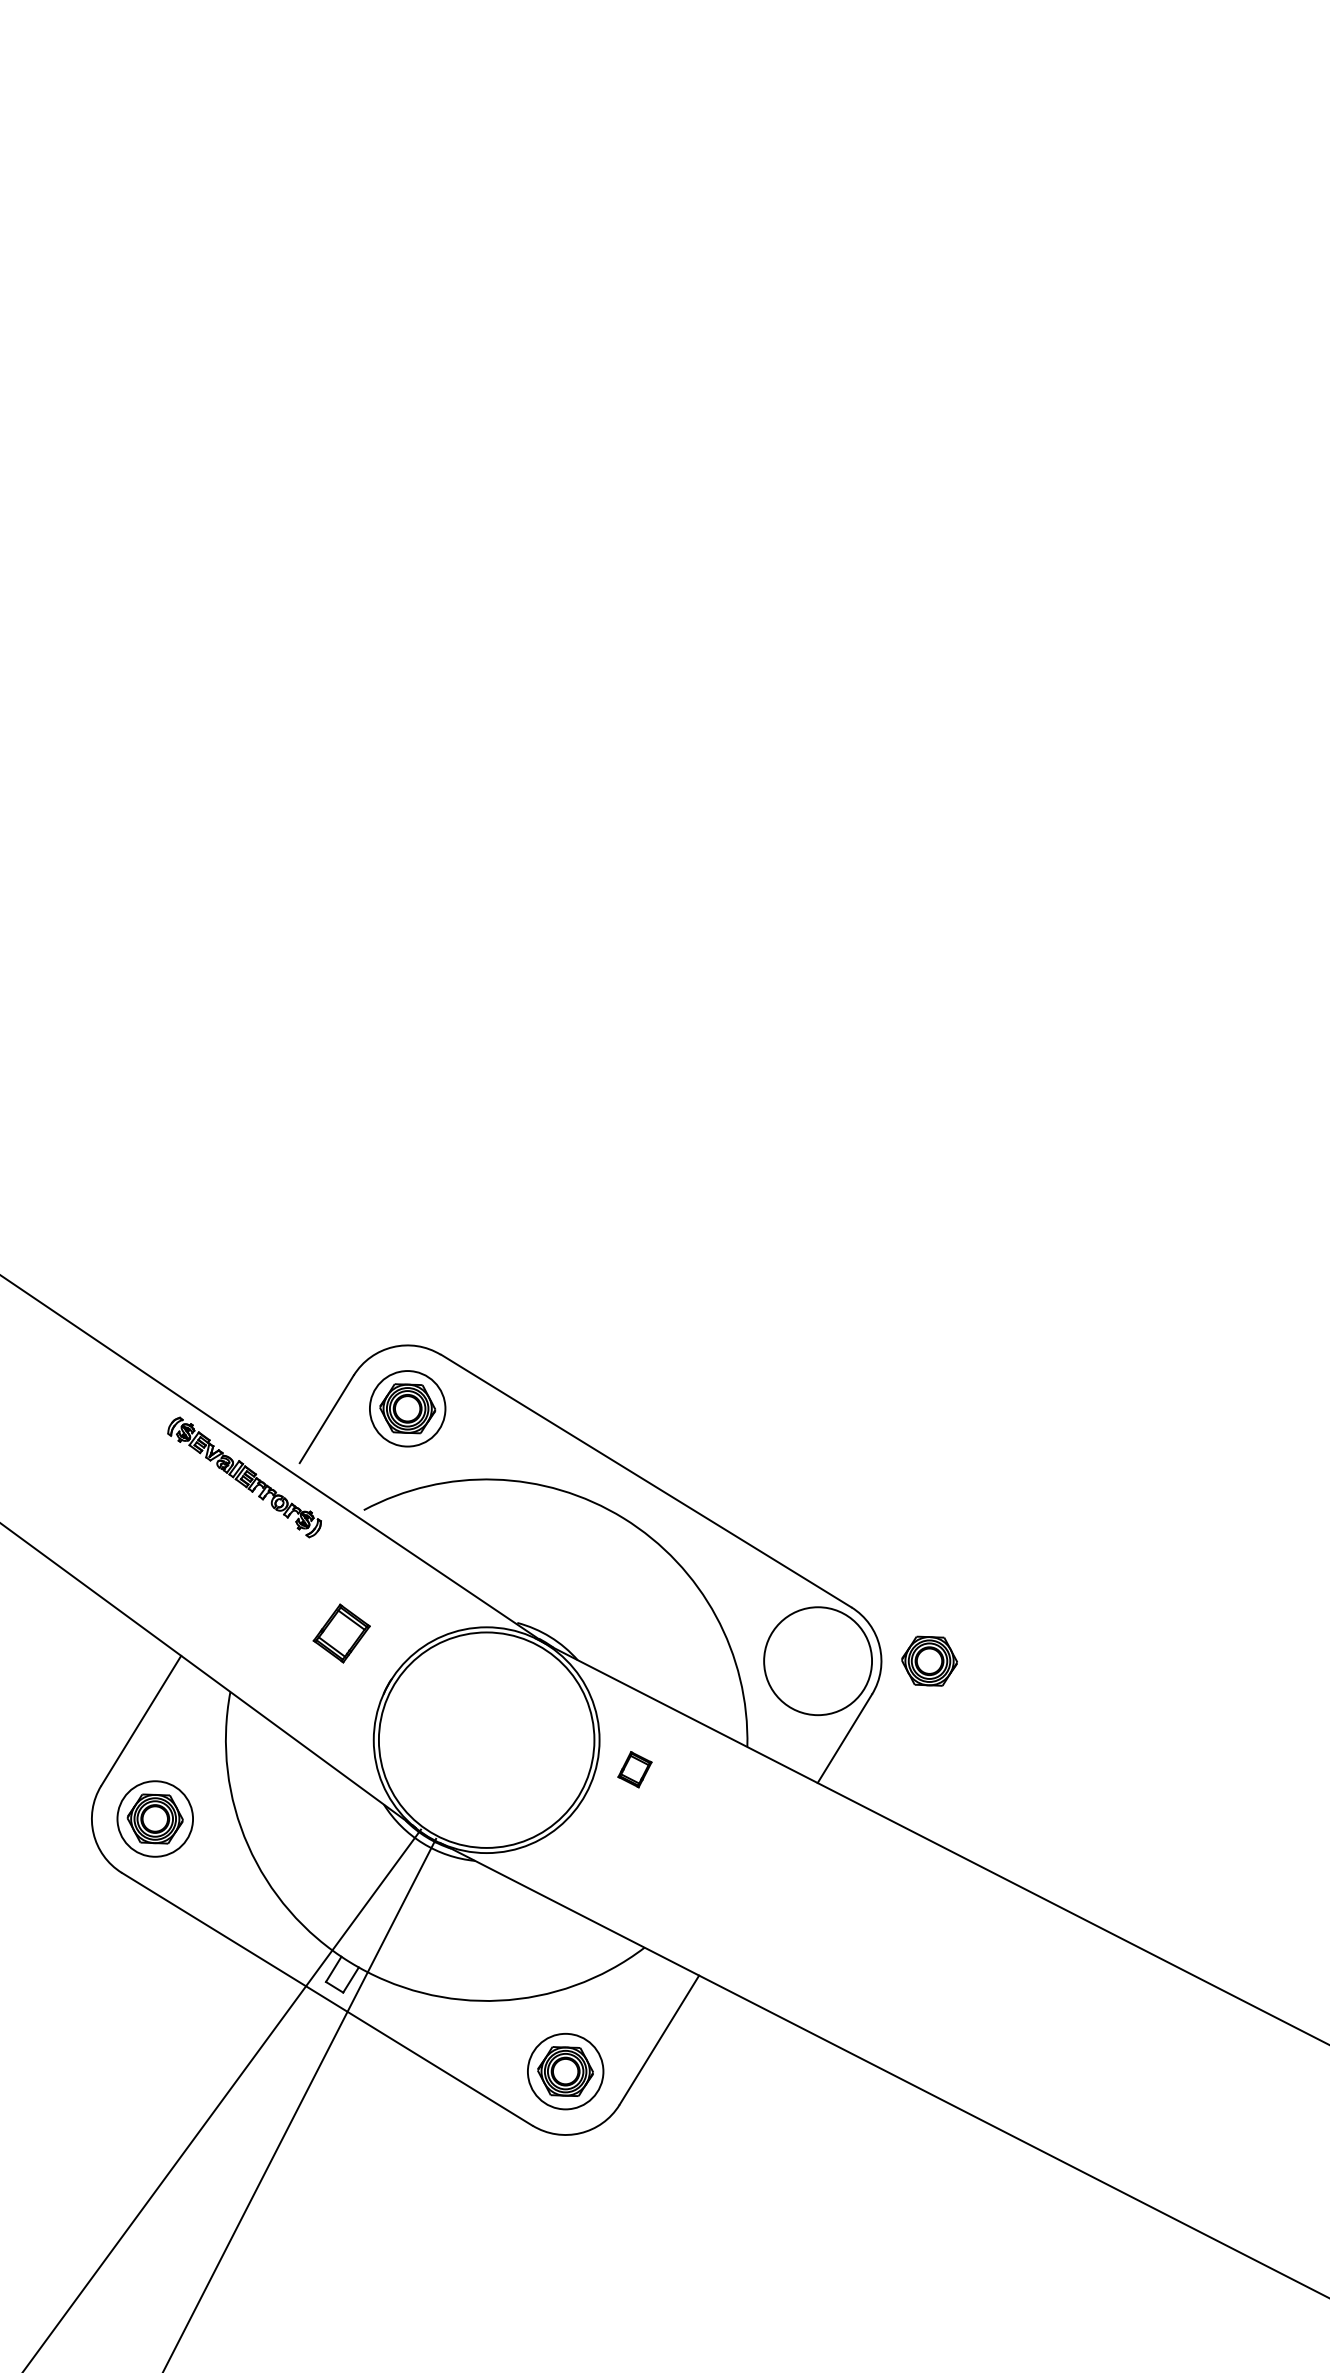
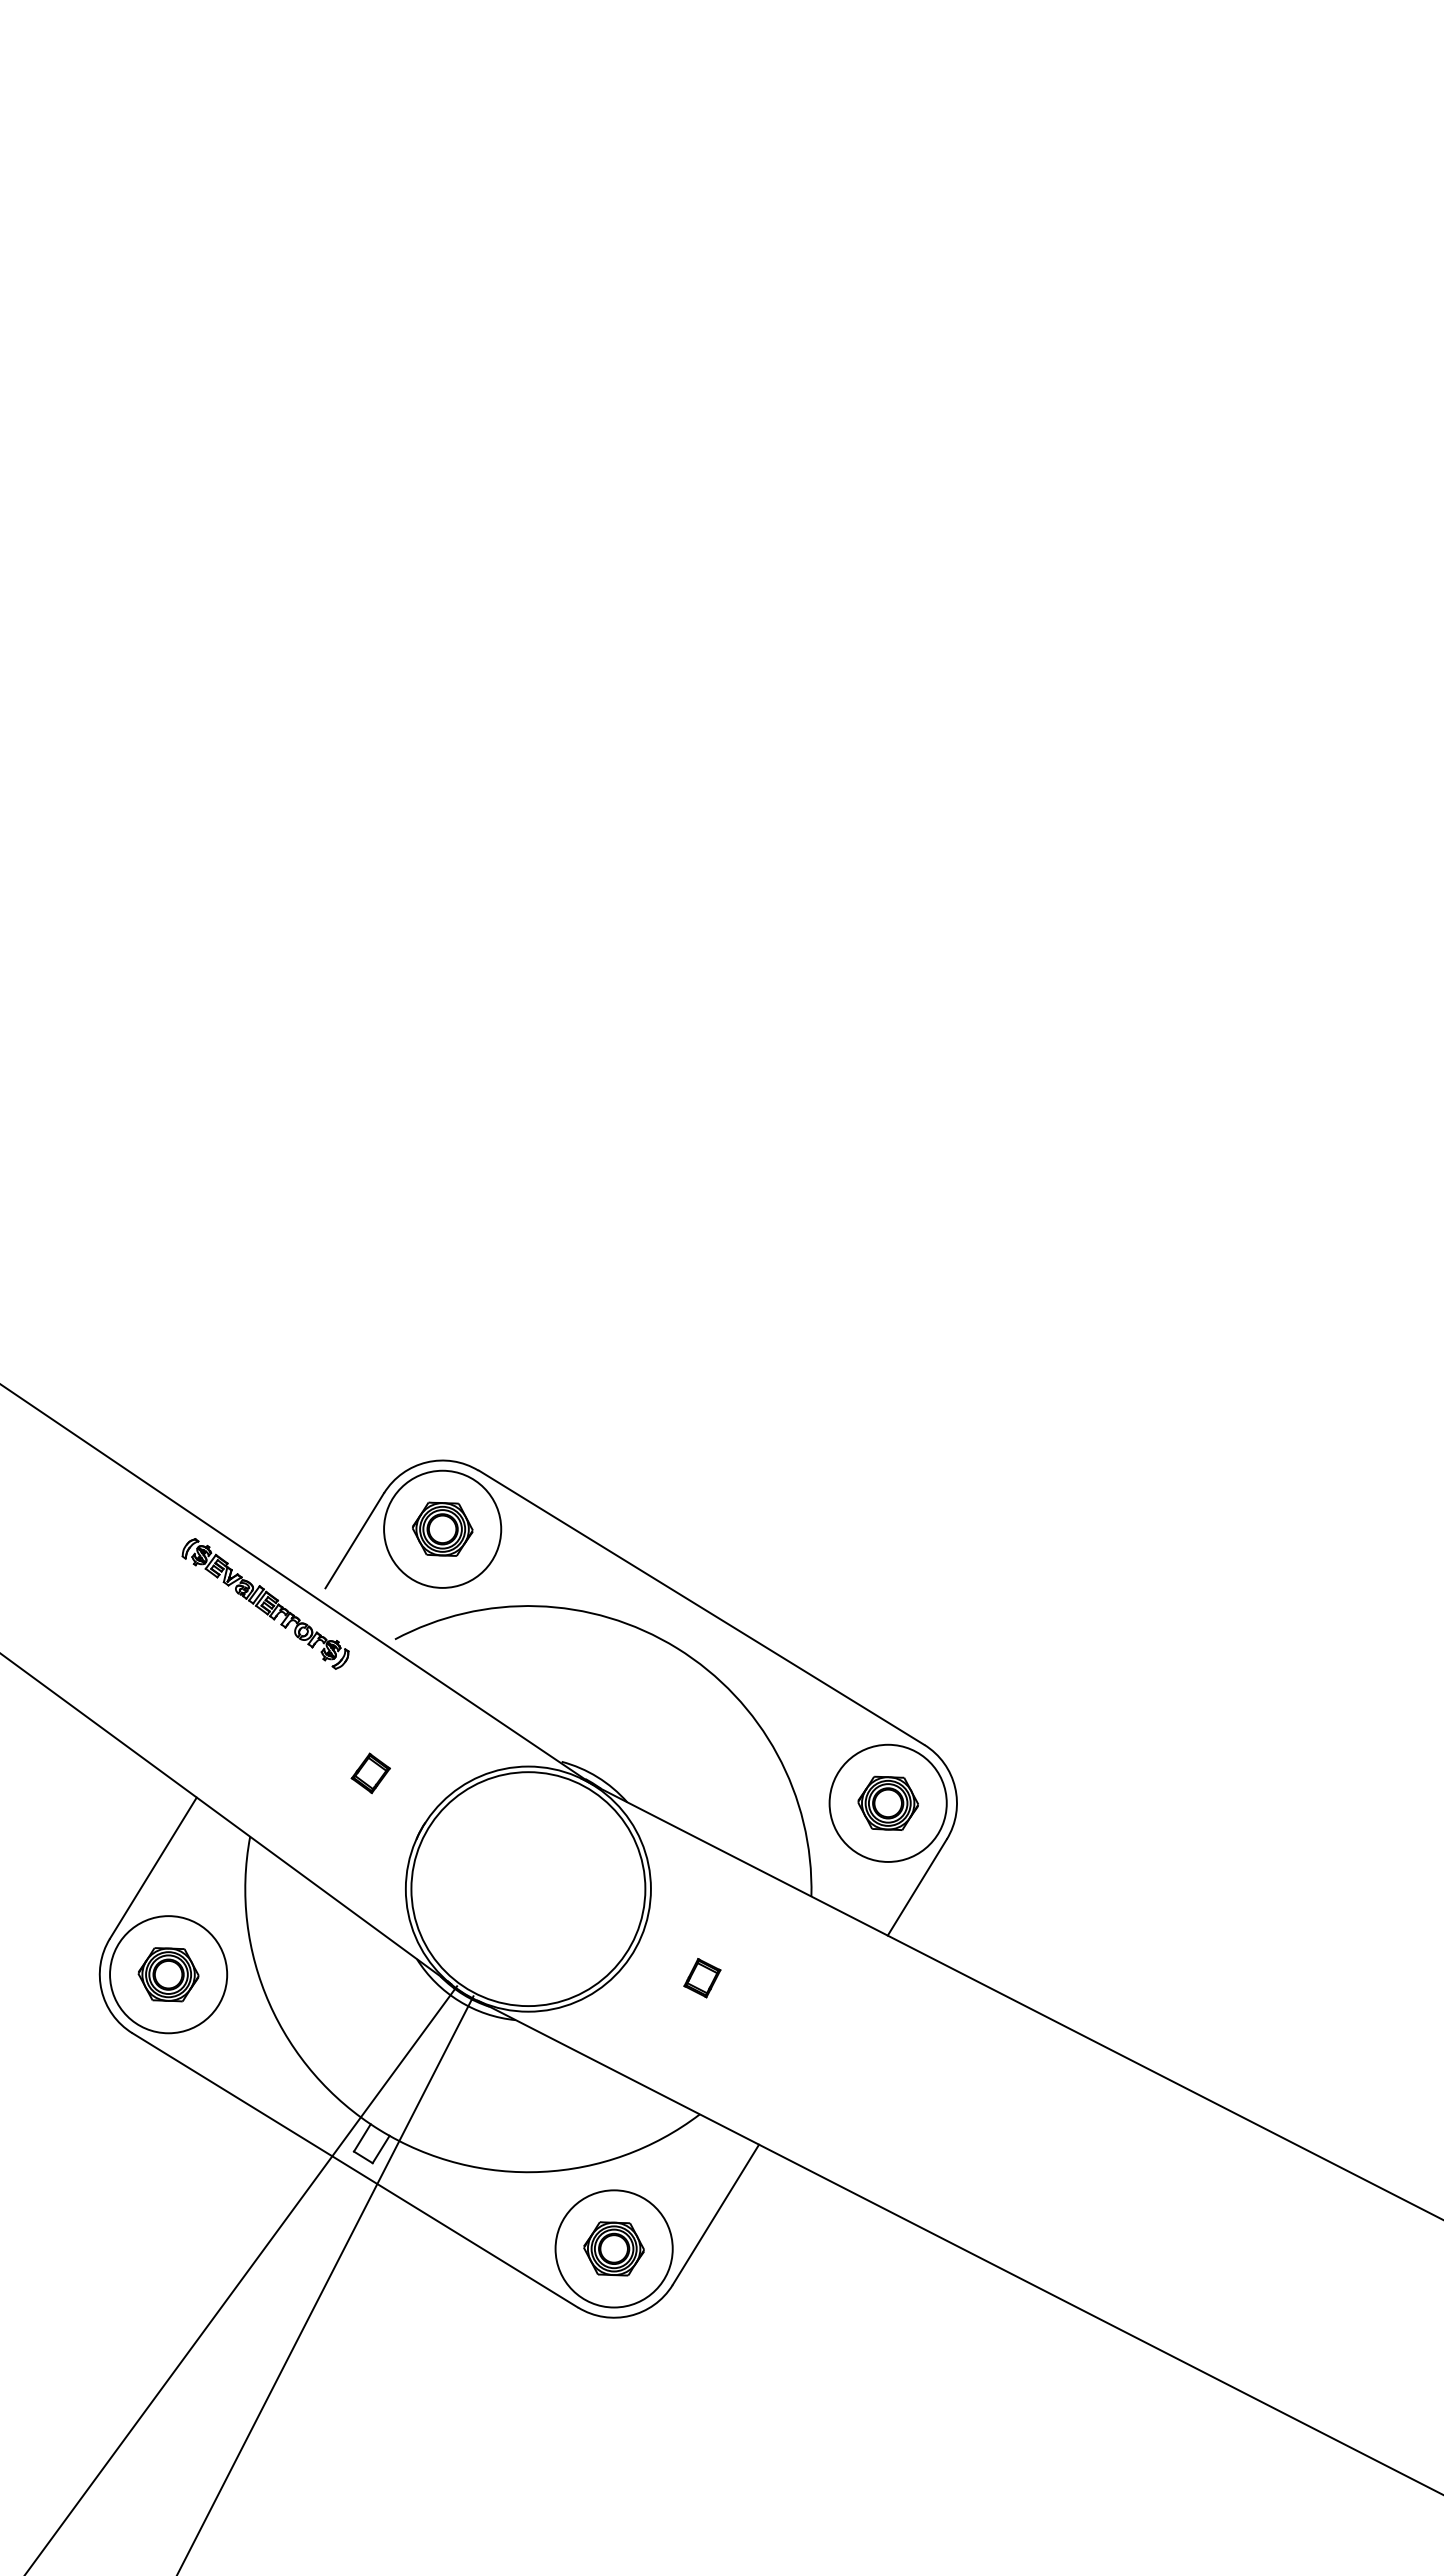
circle: (407, 1408) -> (442, 1528), size x1.43
part: (341, 1633) -> (370, 1773), size x0.62
part: (928, 1660) -> (887, 1802), moved
part: (635, 1770) -> (702, 1978), moved
circle: (155, 1818) -> (168, 1974), size x1.43
circle: (565, 2071) -> (613, 2248), size x1.43

